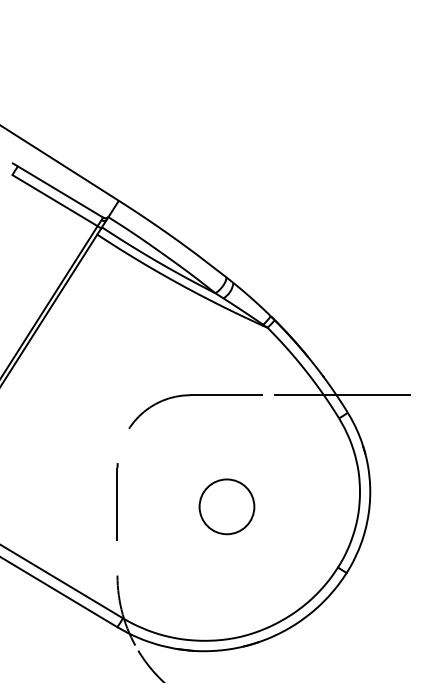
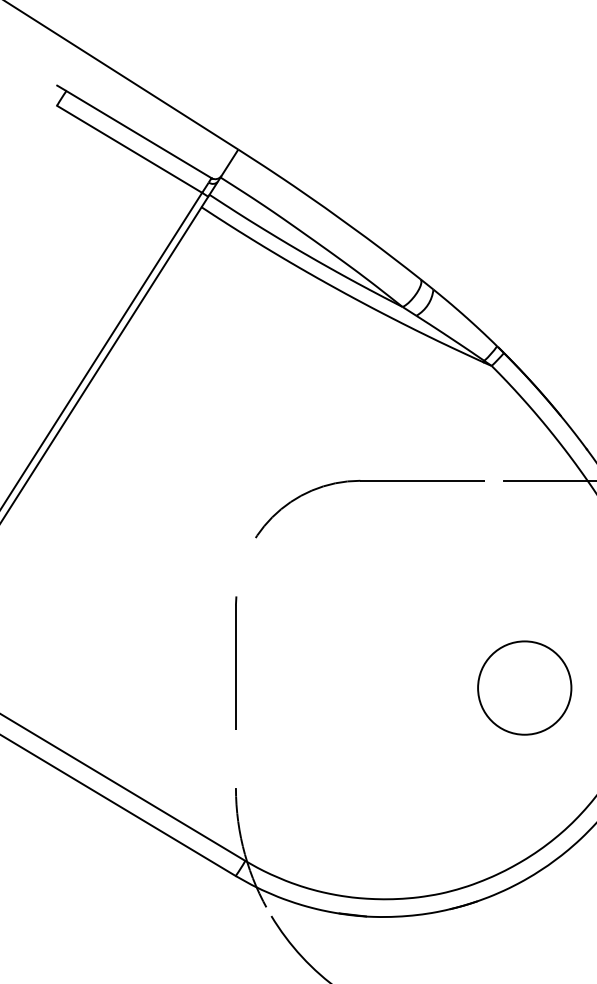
circle: (226, 506) -> (523, 687), moved

